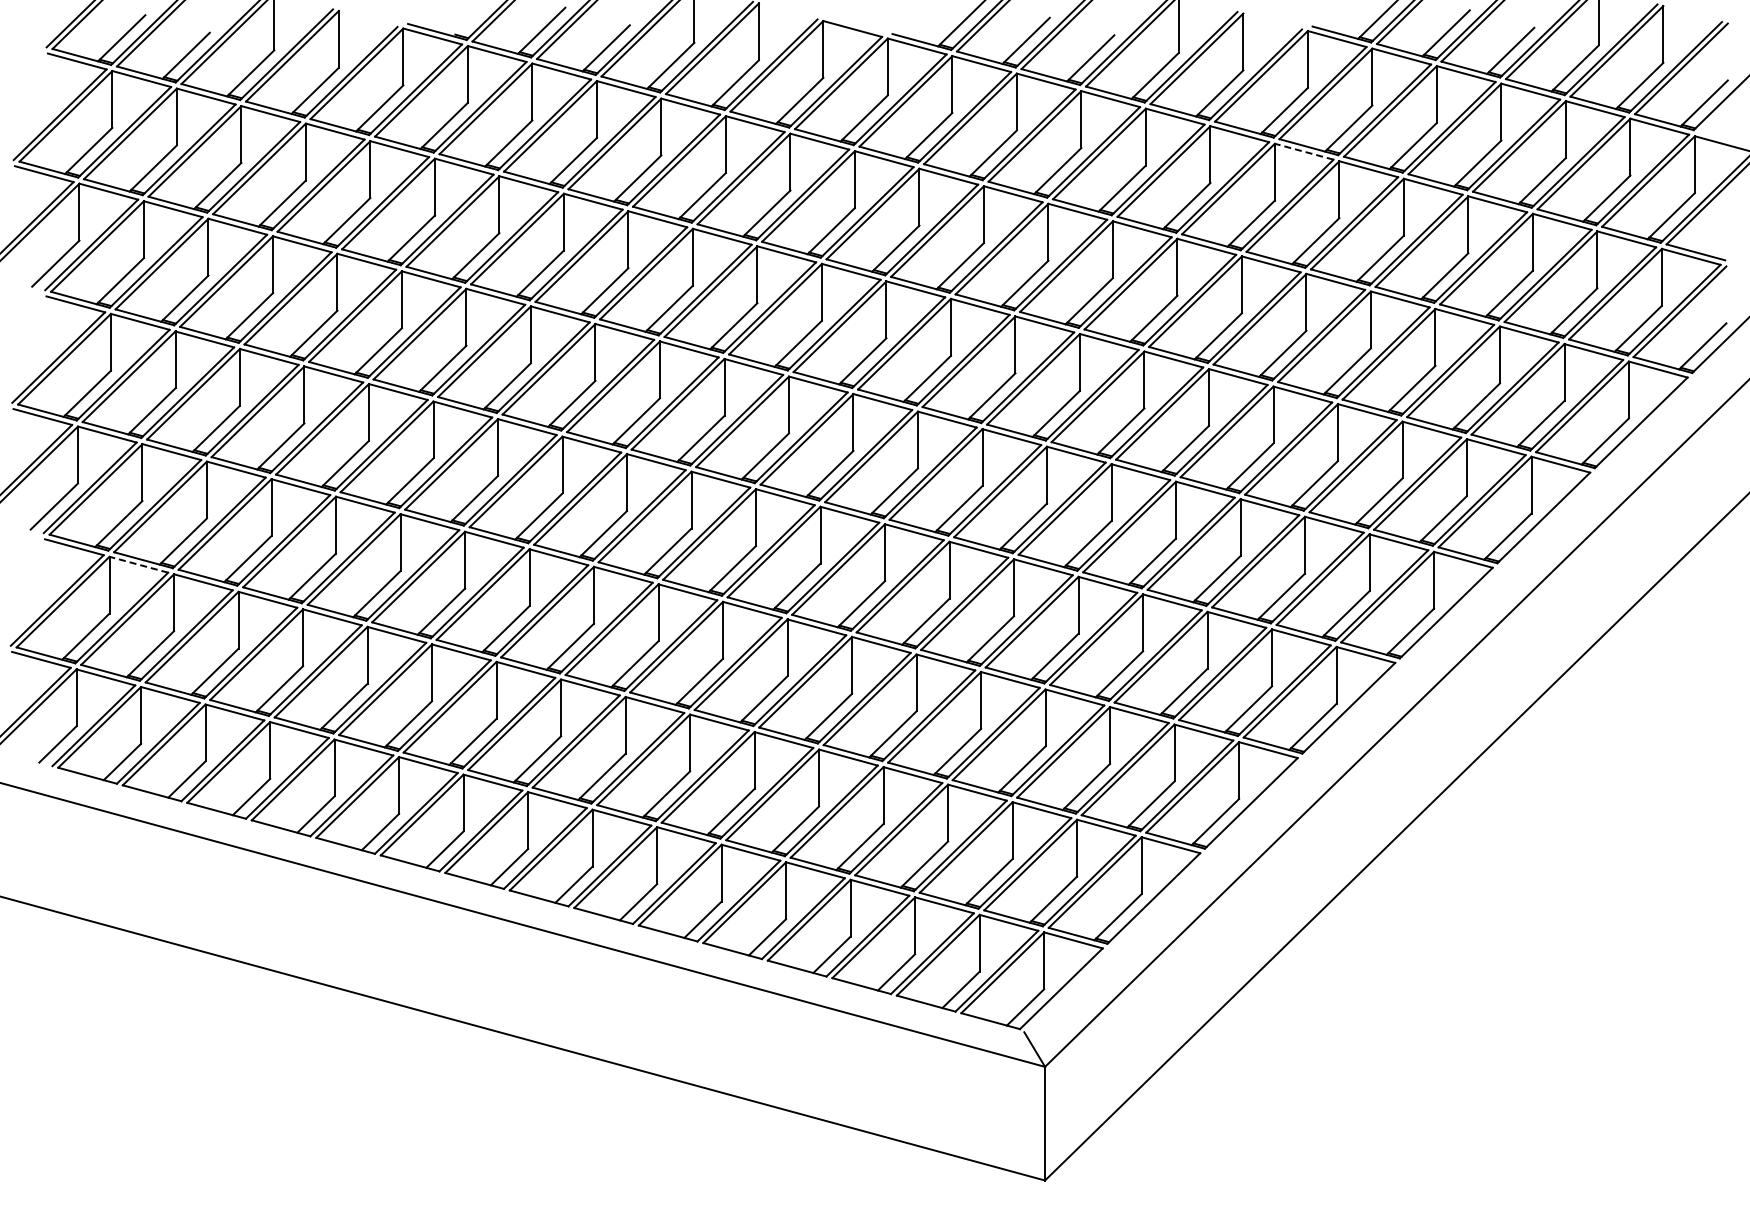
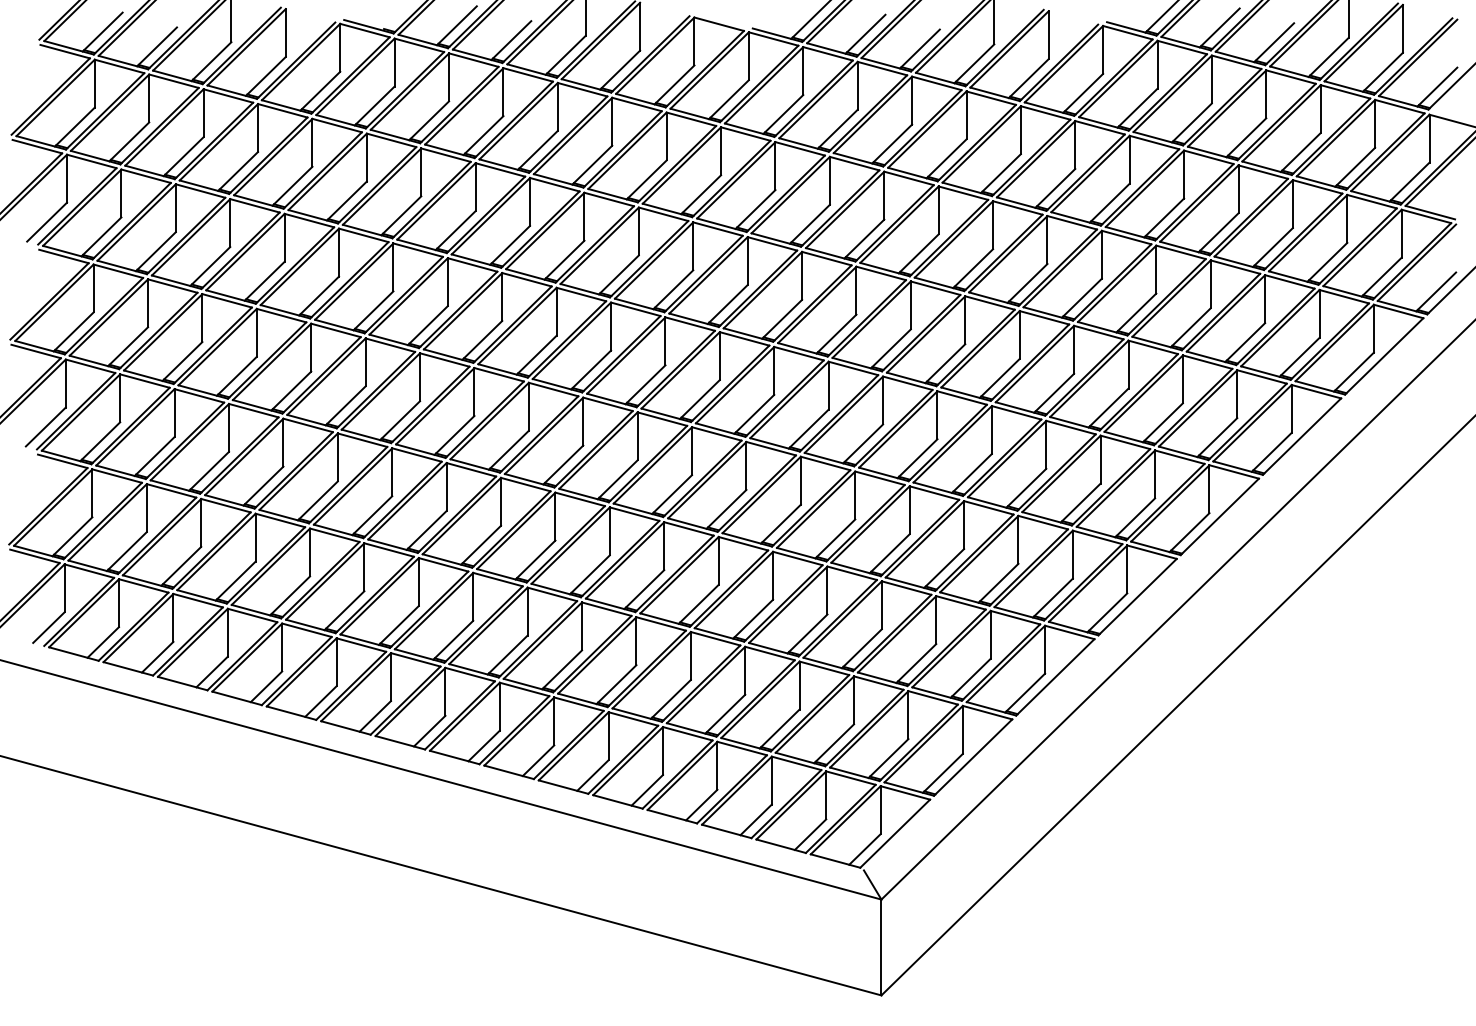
line: (1303, 151) -> (1099, 127), dashed -> solid
line: (138, 564) -> (116, 475), dashed -> solid

